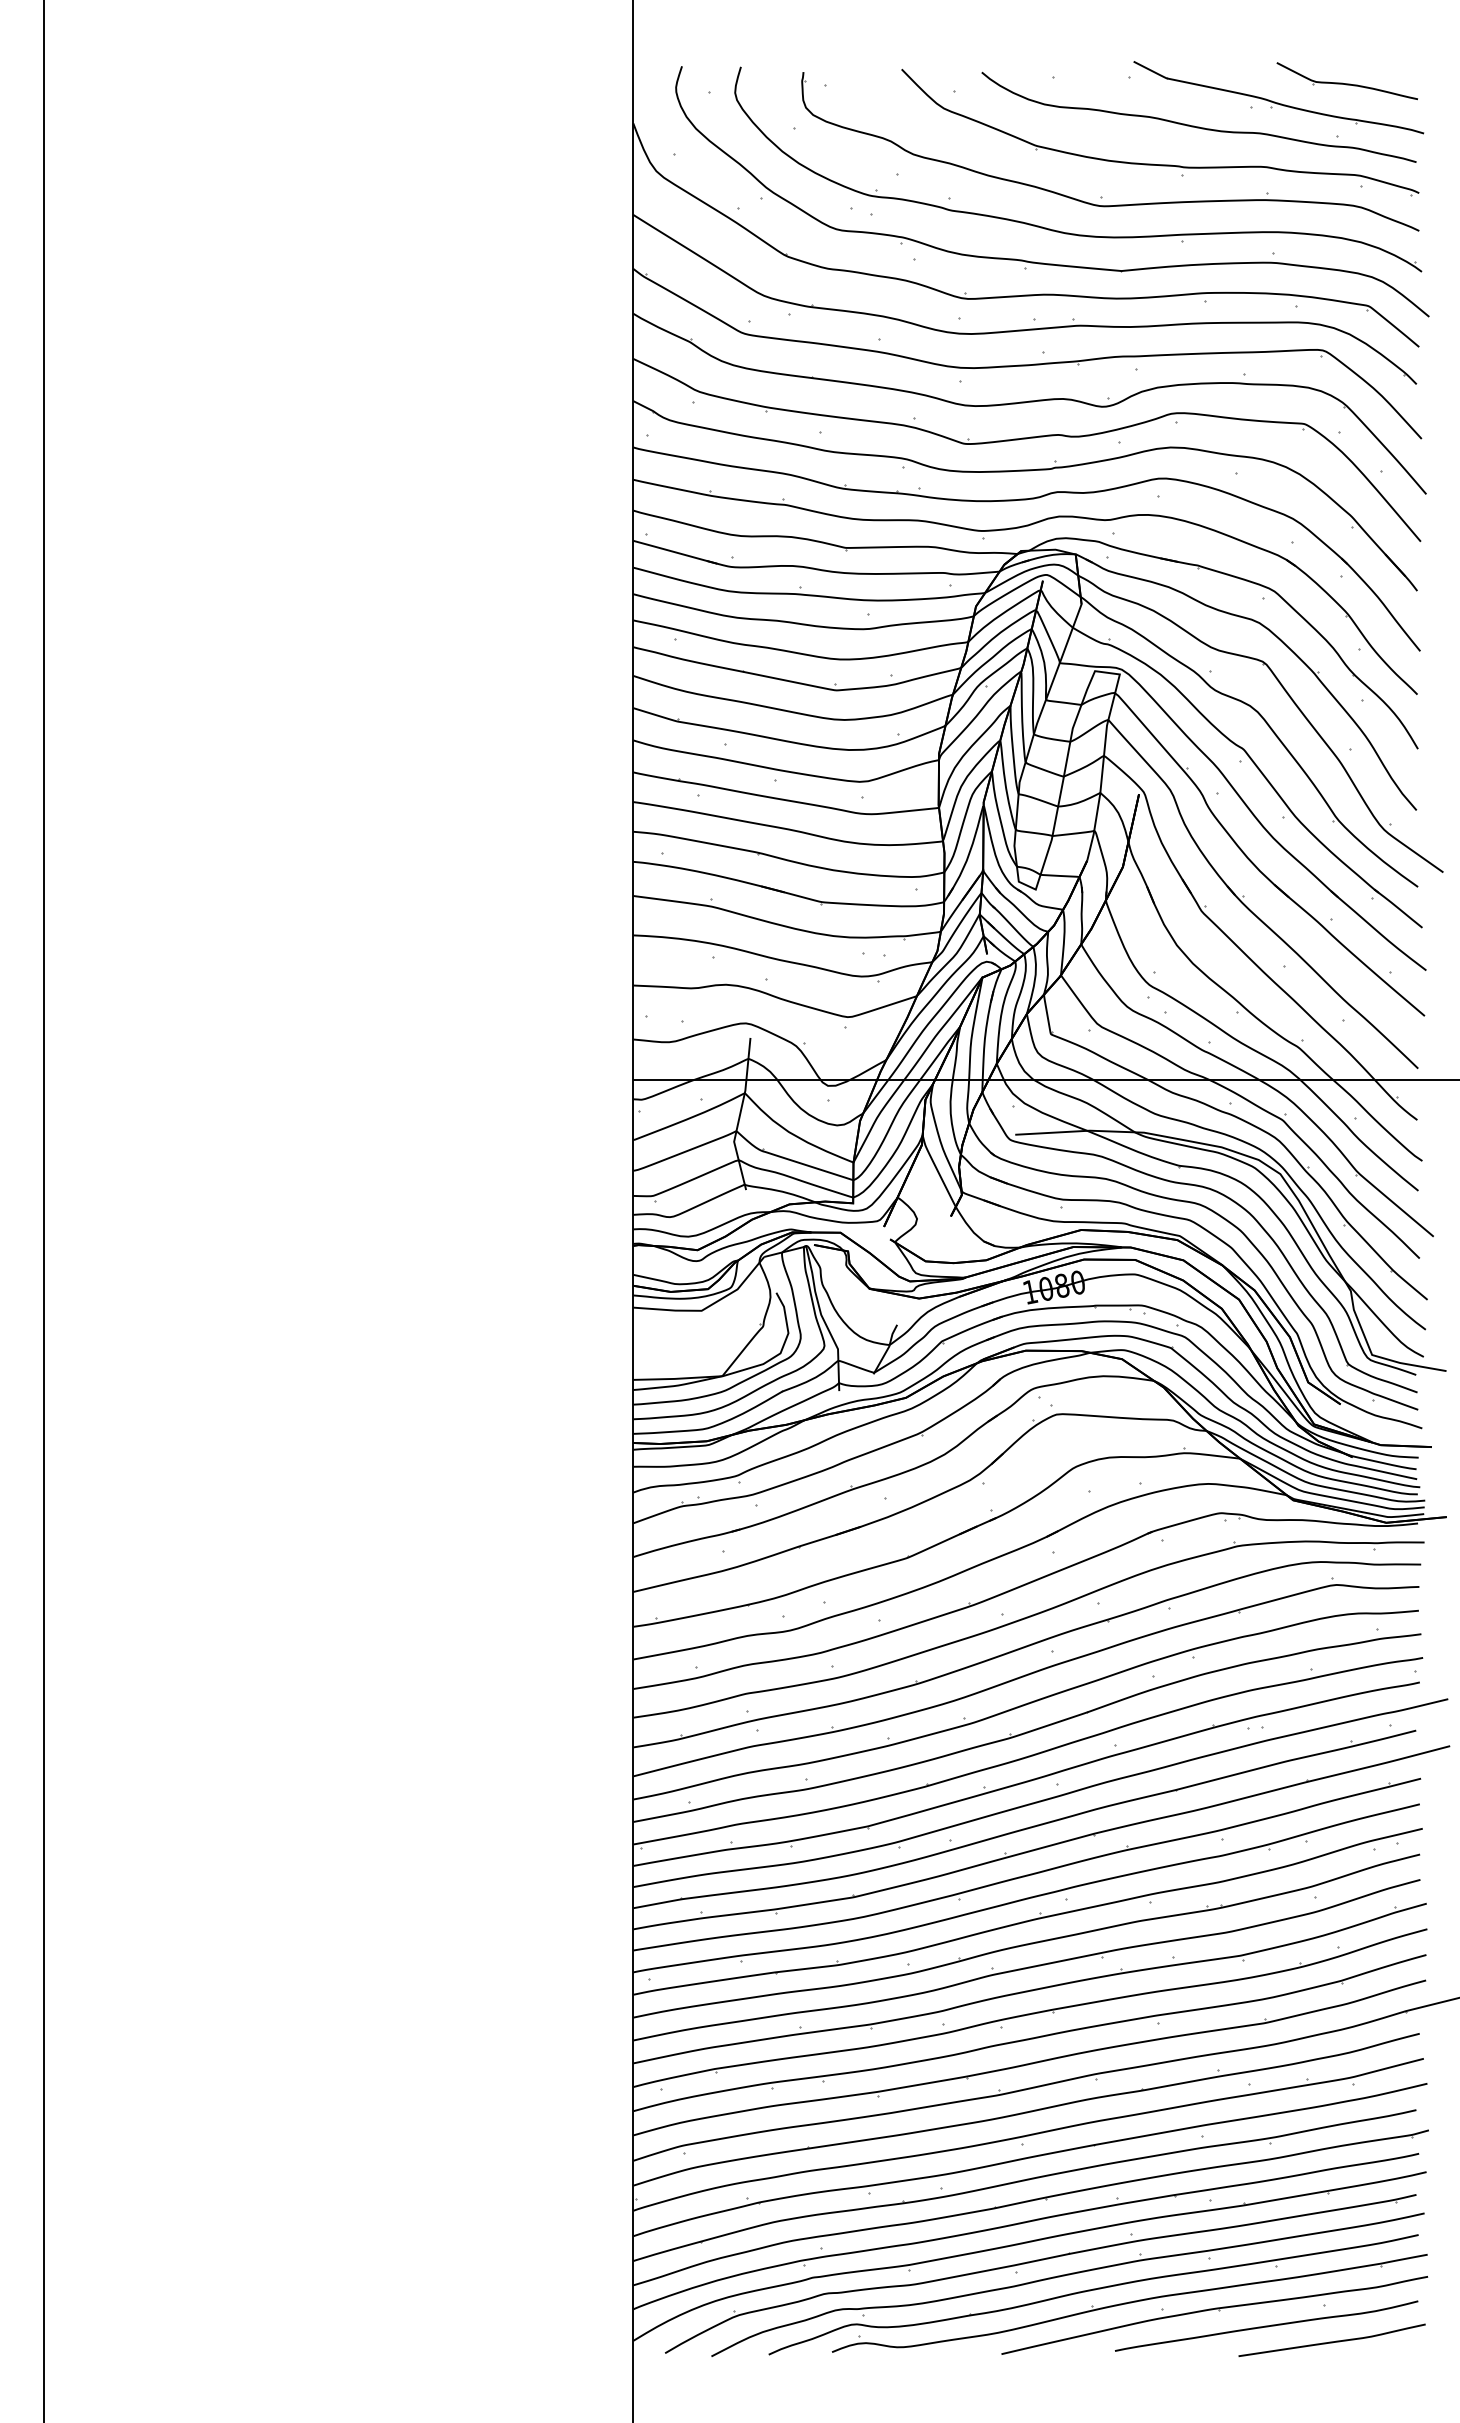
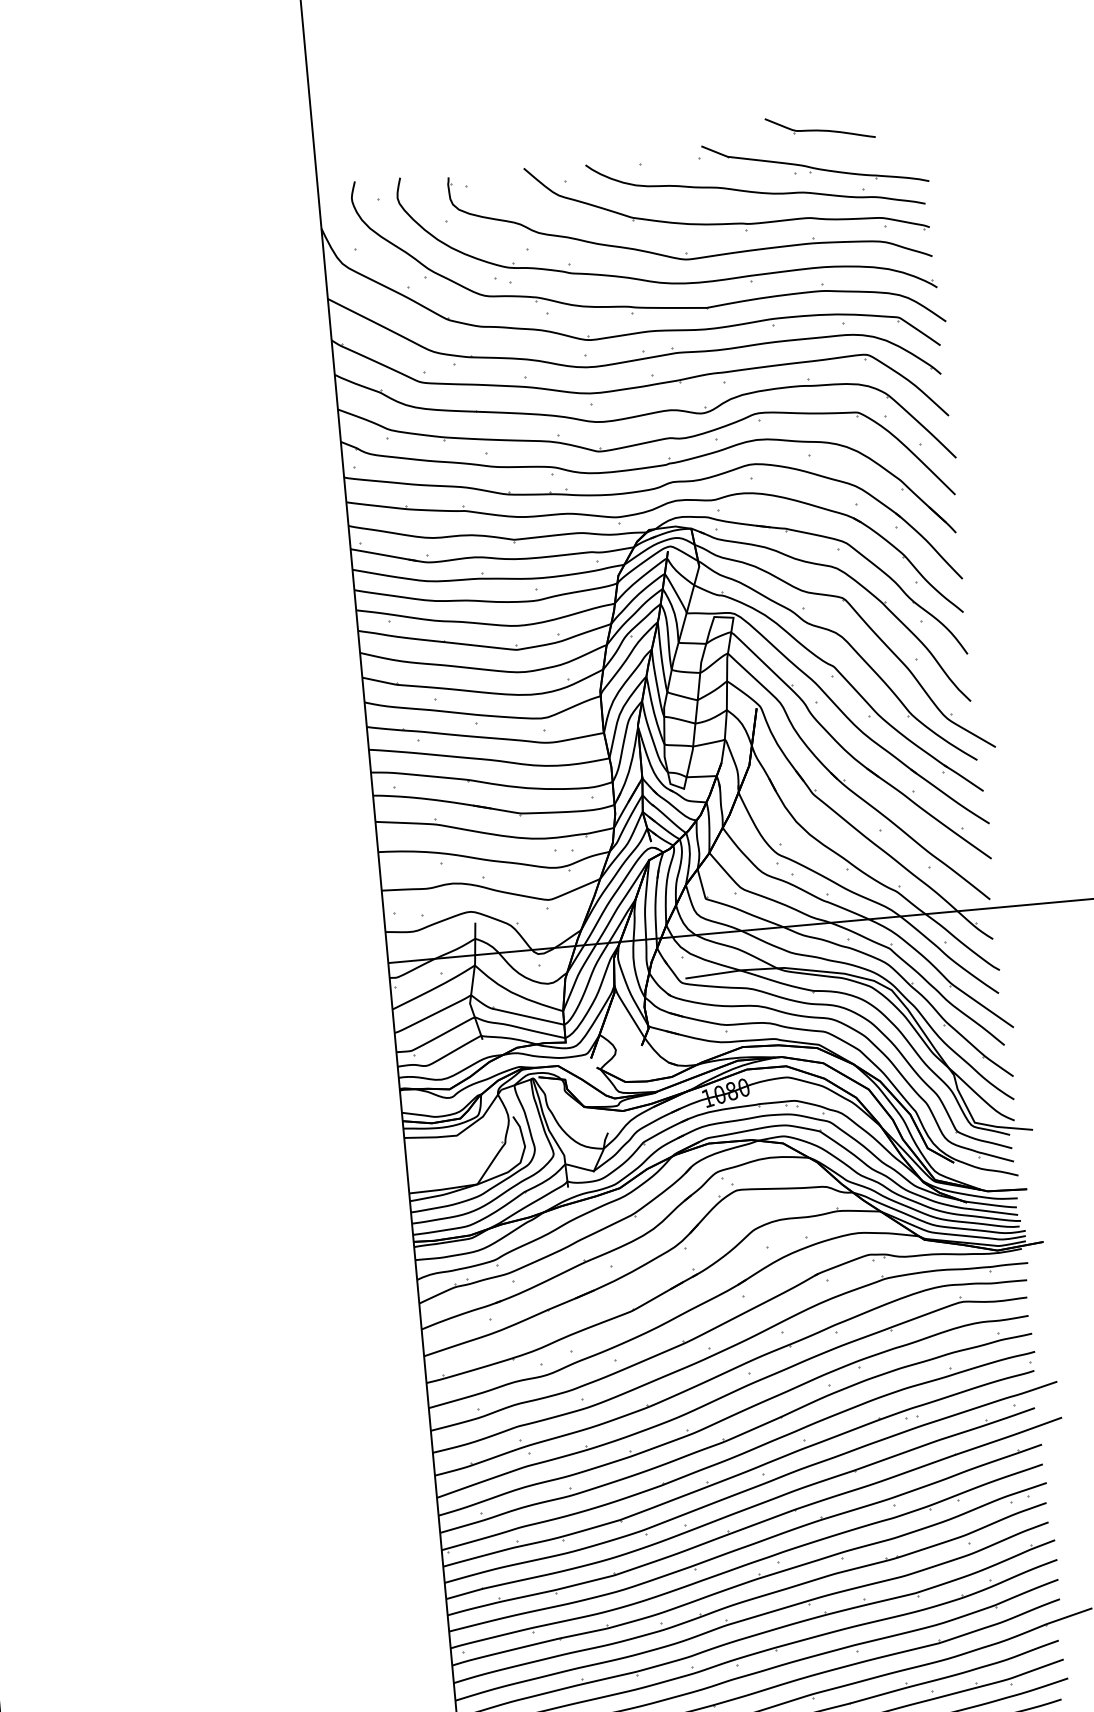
part: (1346, 81) -> (819, 128), moved

